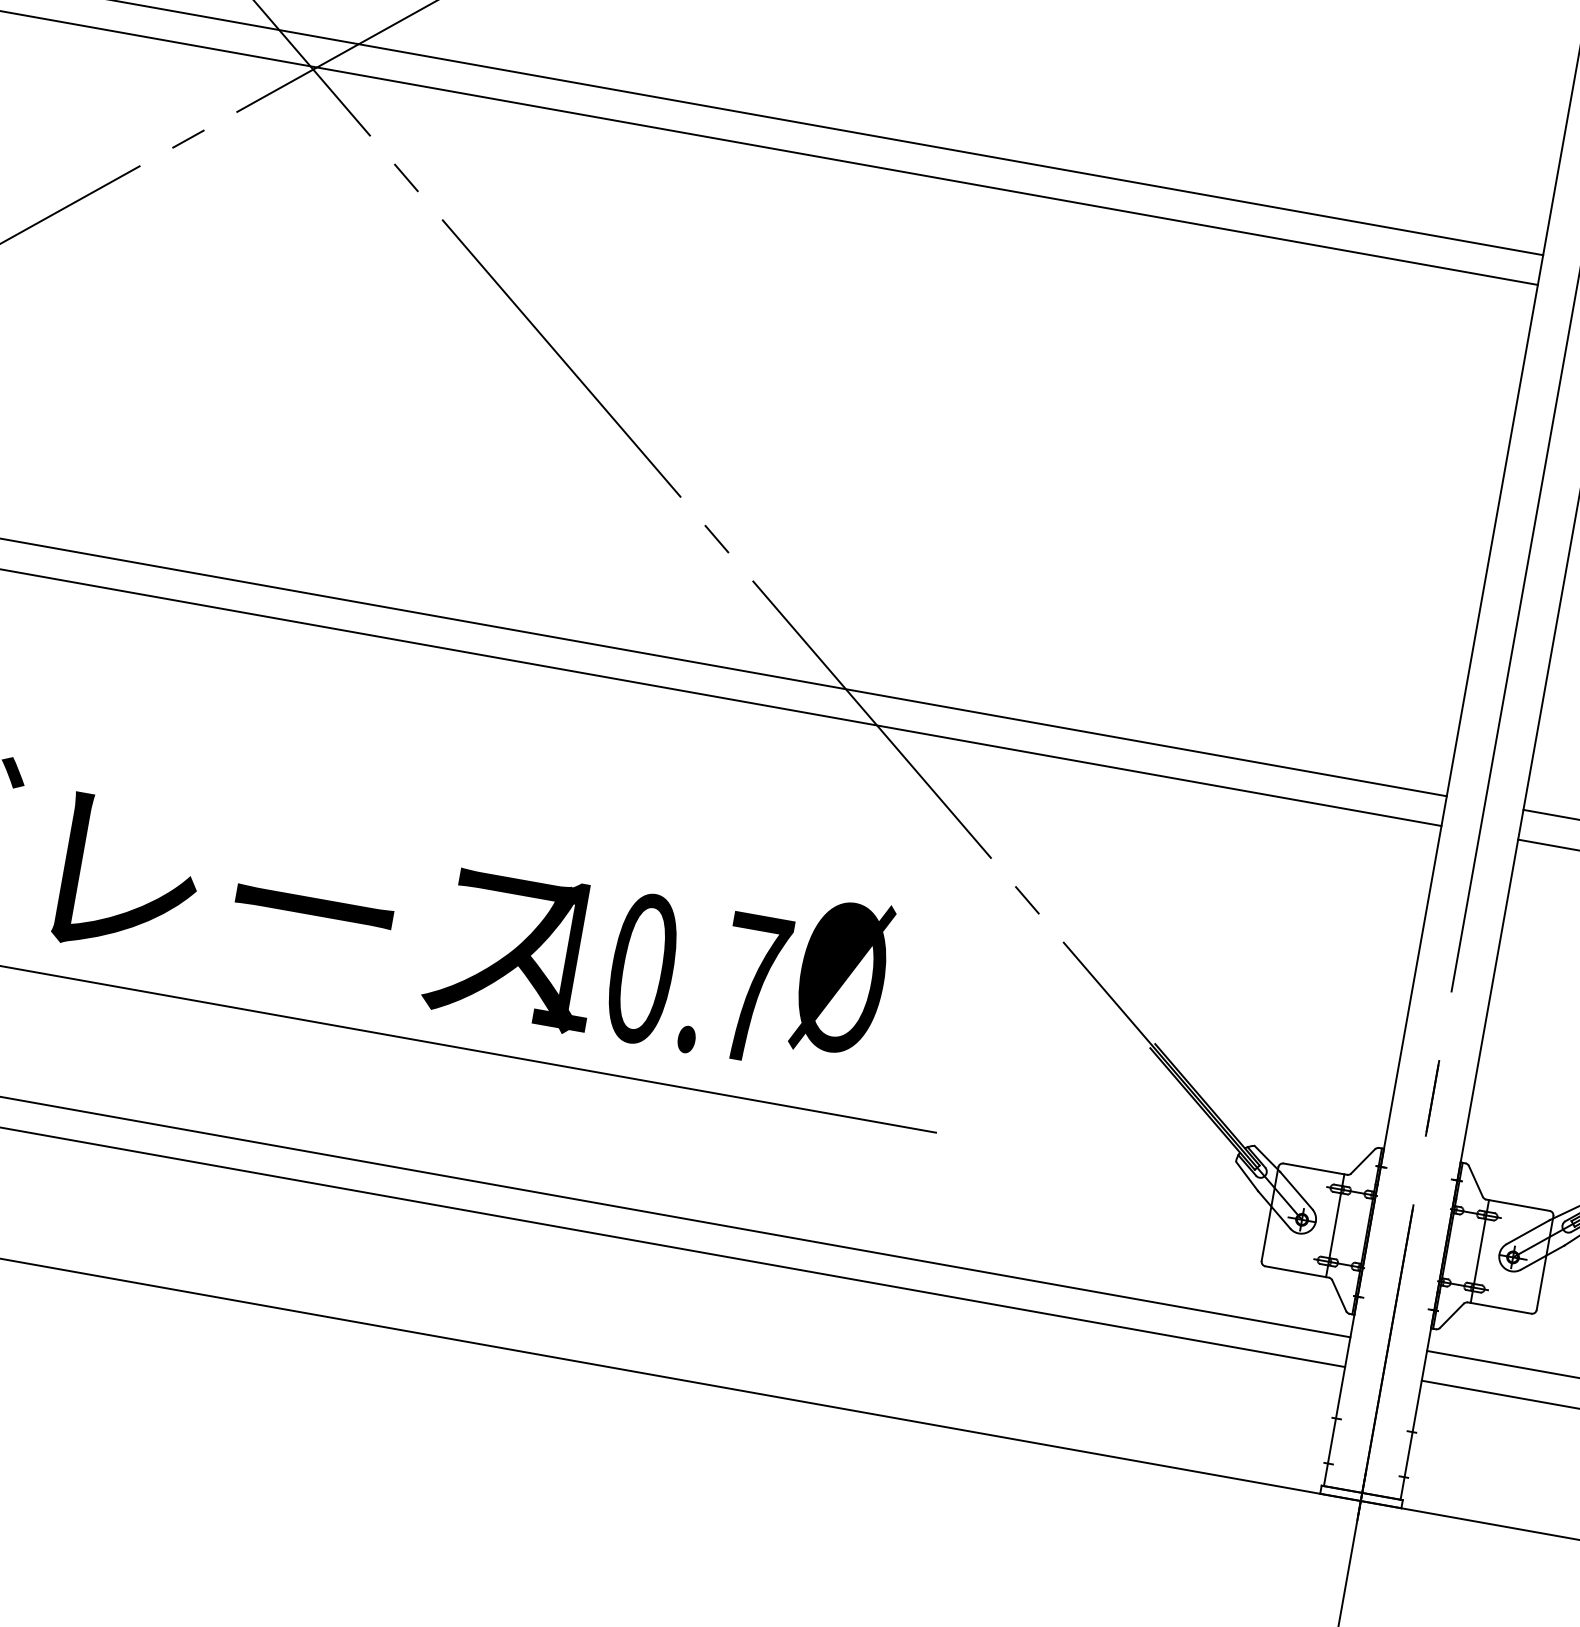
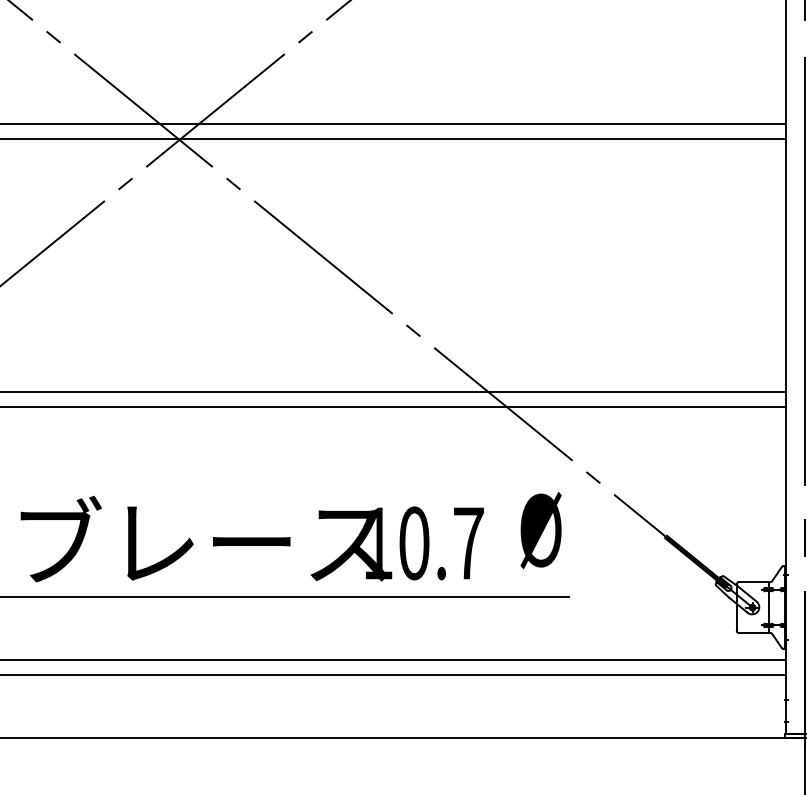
text: (841, 977) -> (540, 530), moved

